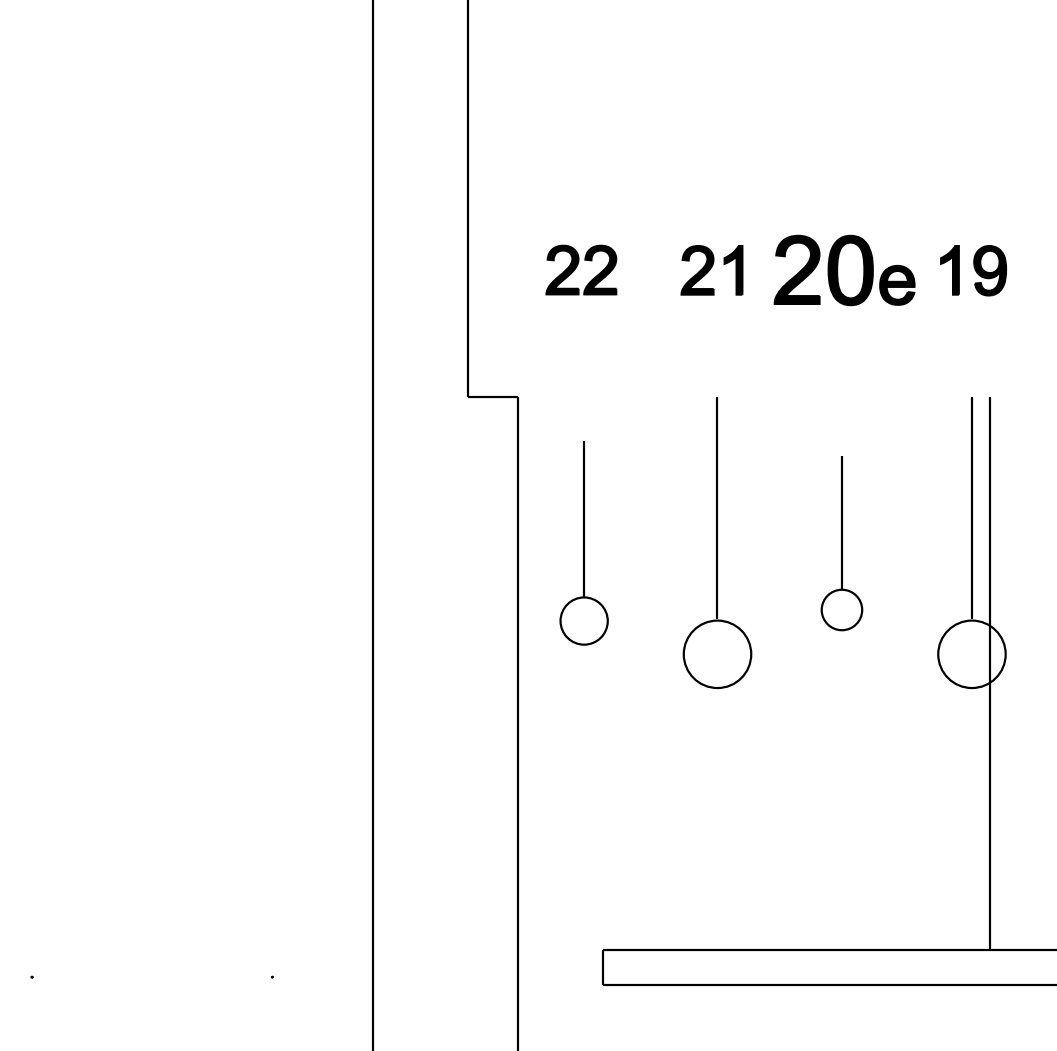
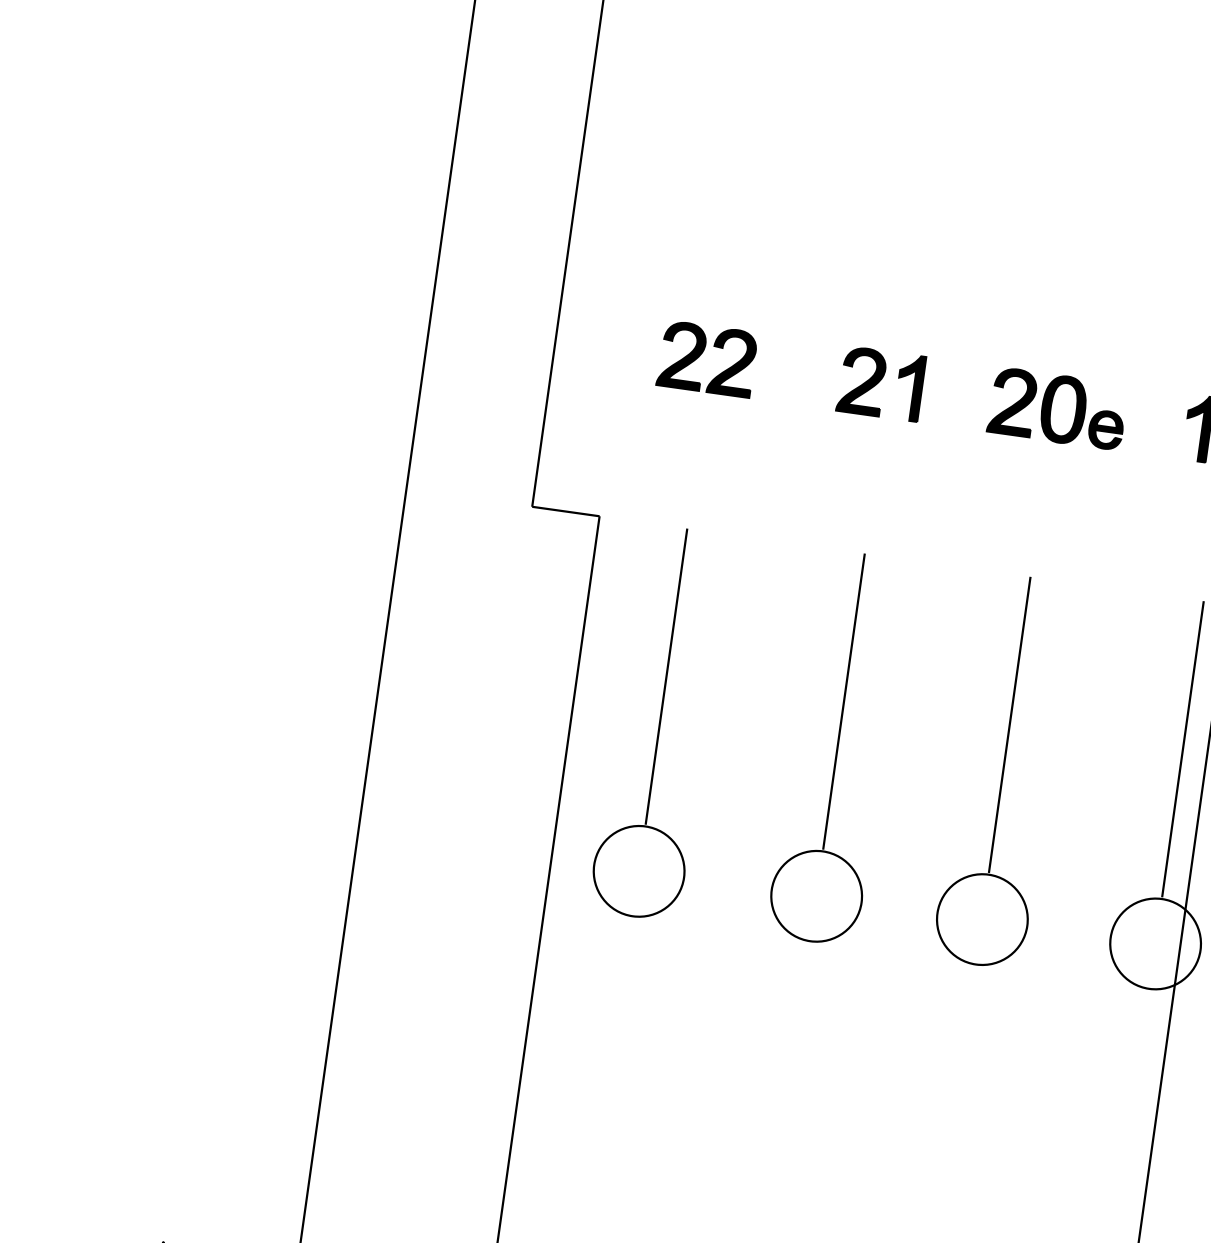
part: (844, 270) -> (1057, 408), size x0.71
part: (583, 543) -> (658, 723), size x1.43
part: (841, 543) -> (1002, 771), size x1.67

